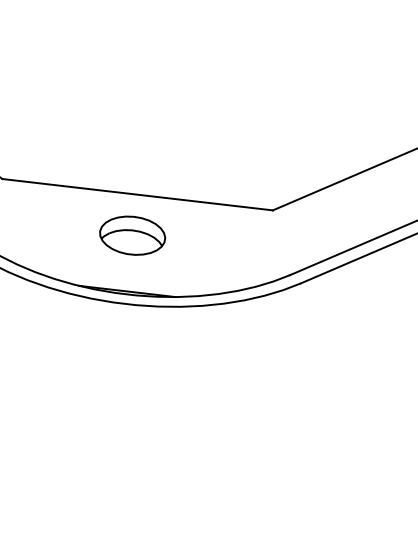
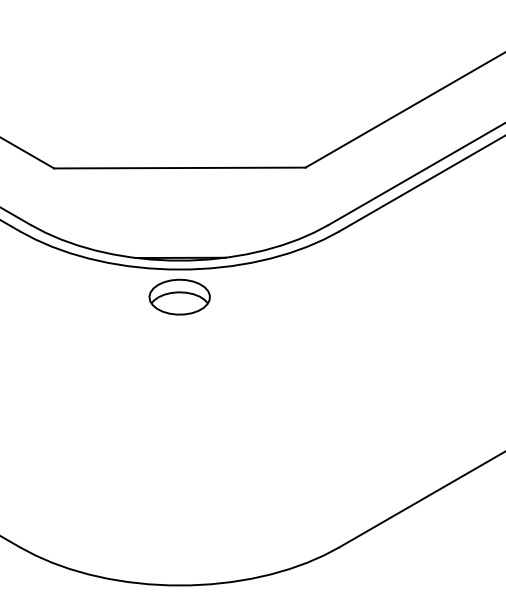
part: (132, 234) -> (179, 296), moved

